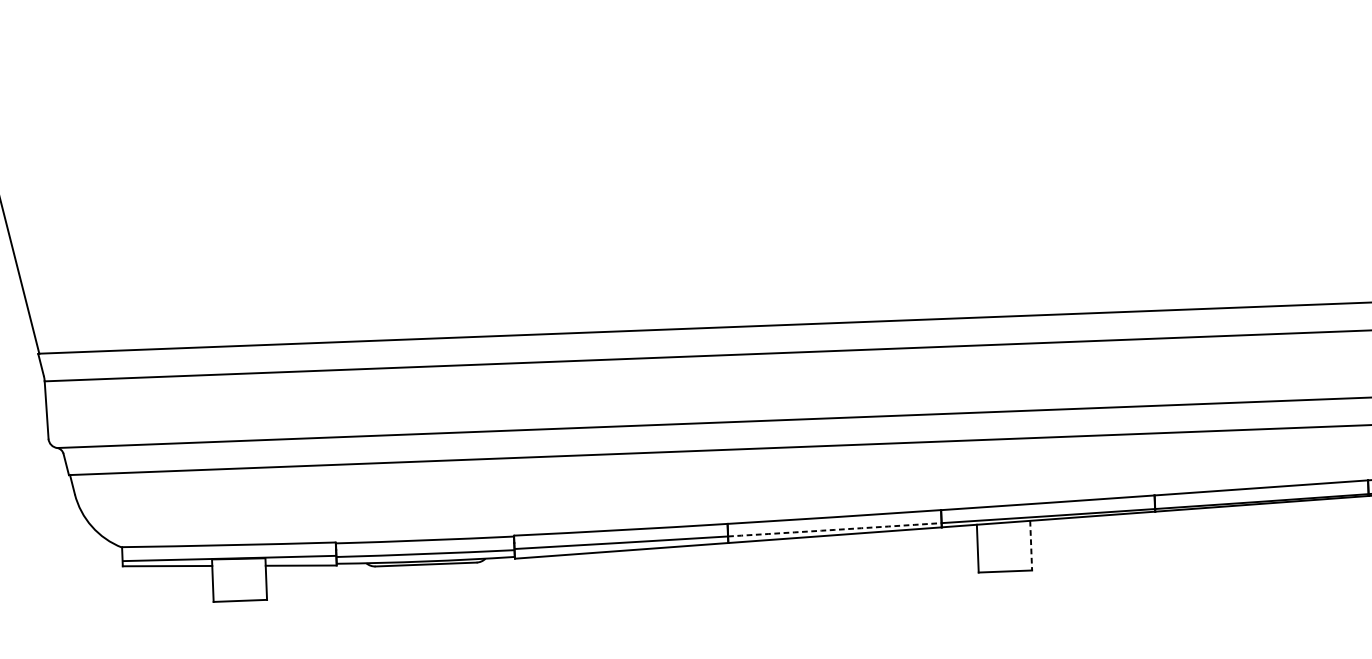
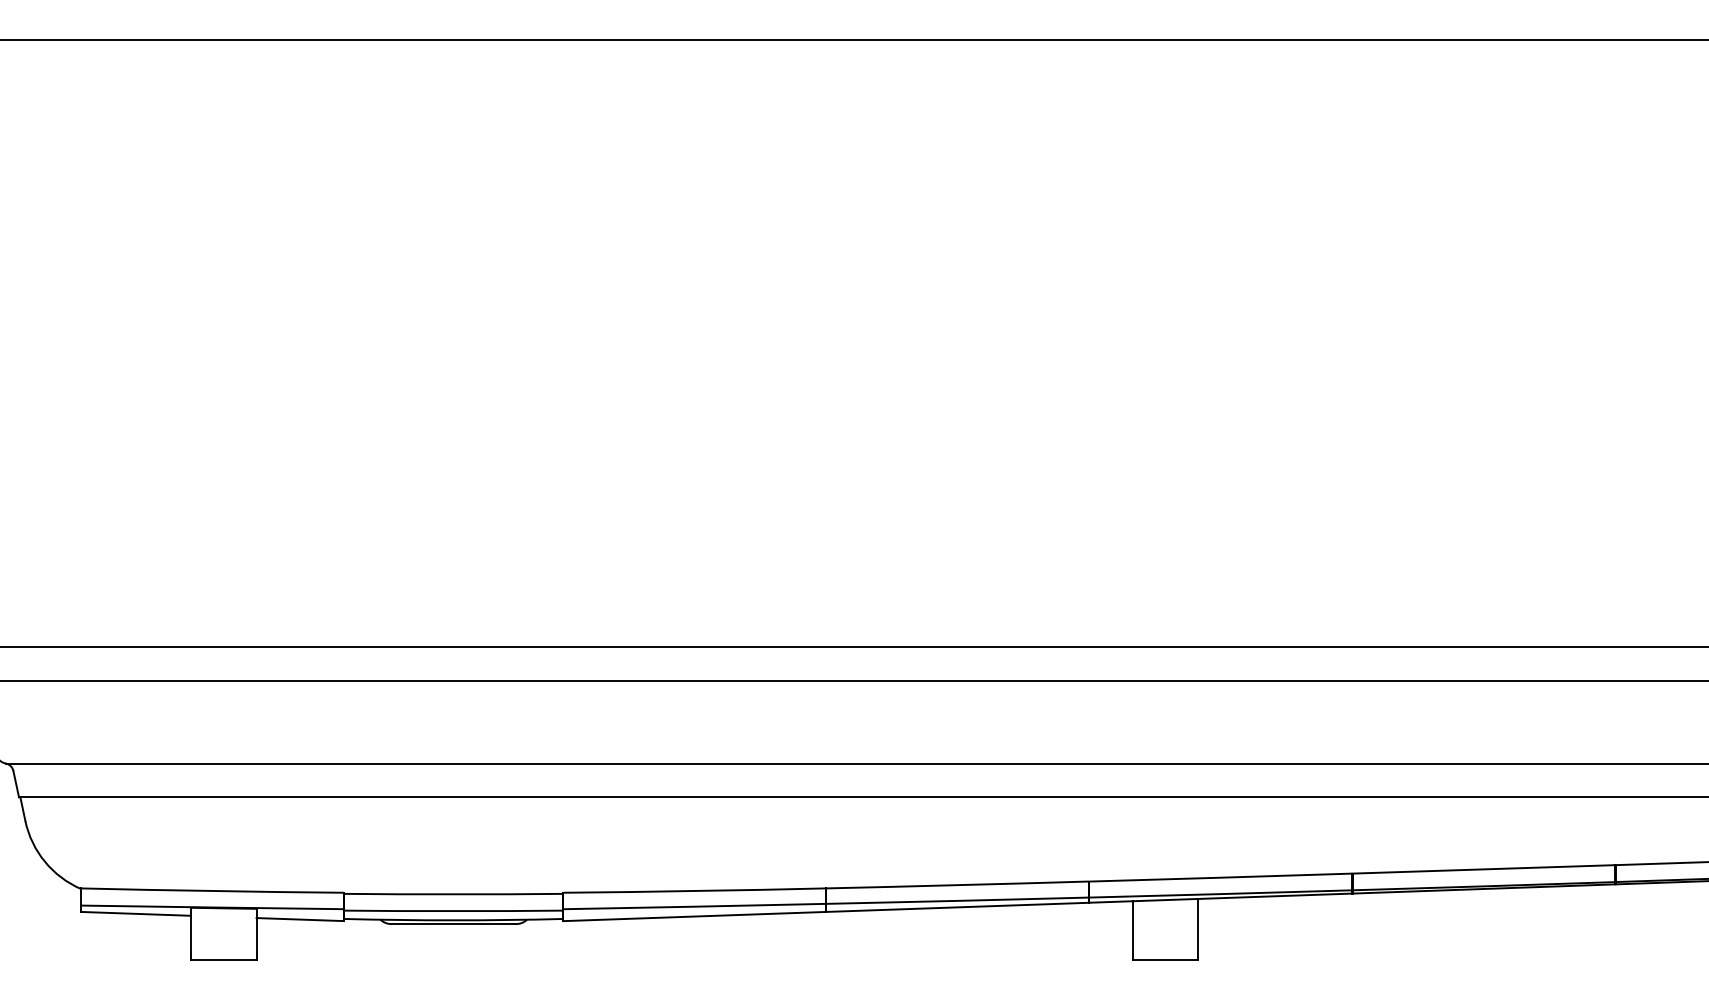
arc: (834, 529) -> (957, 900), dashed -> solid
line: (1031, 545) -> (1198, 929), dashed -> solid

